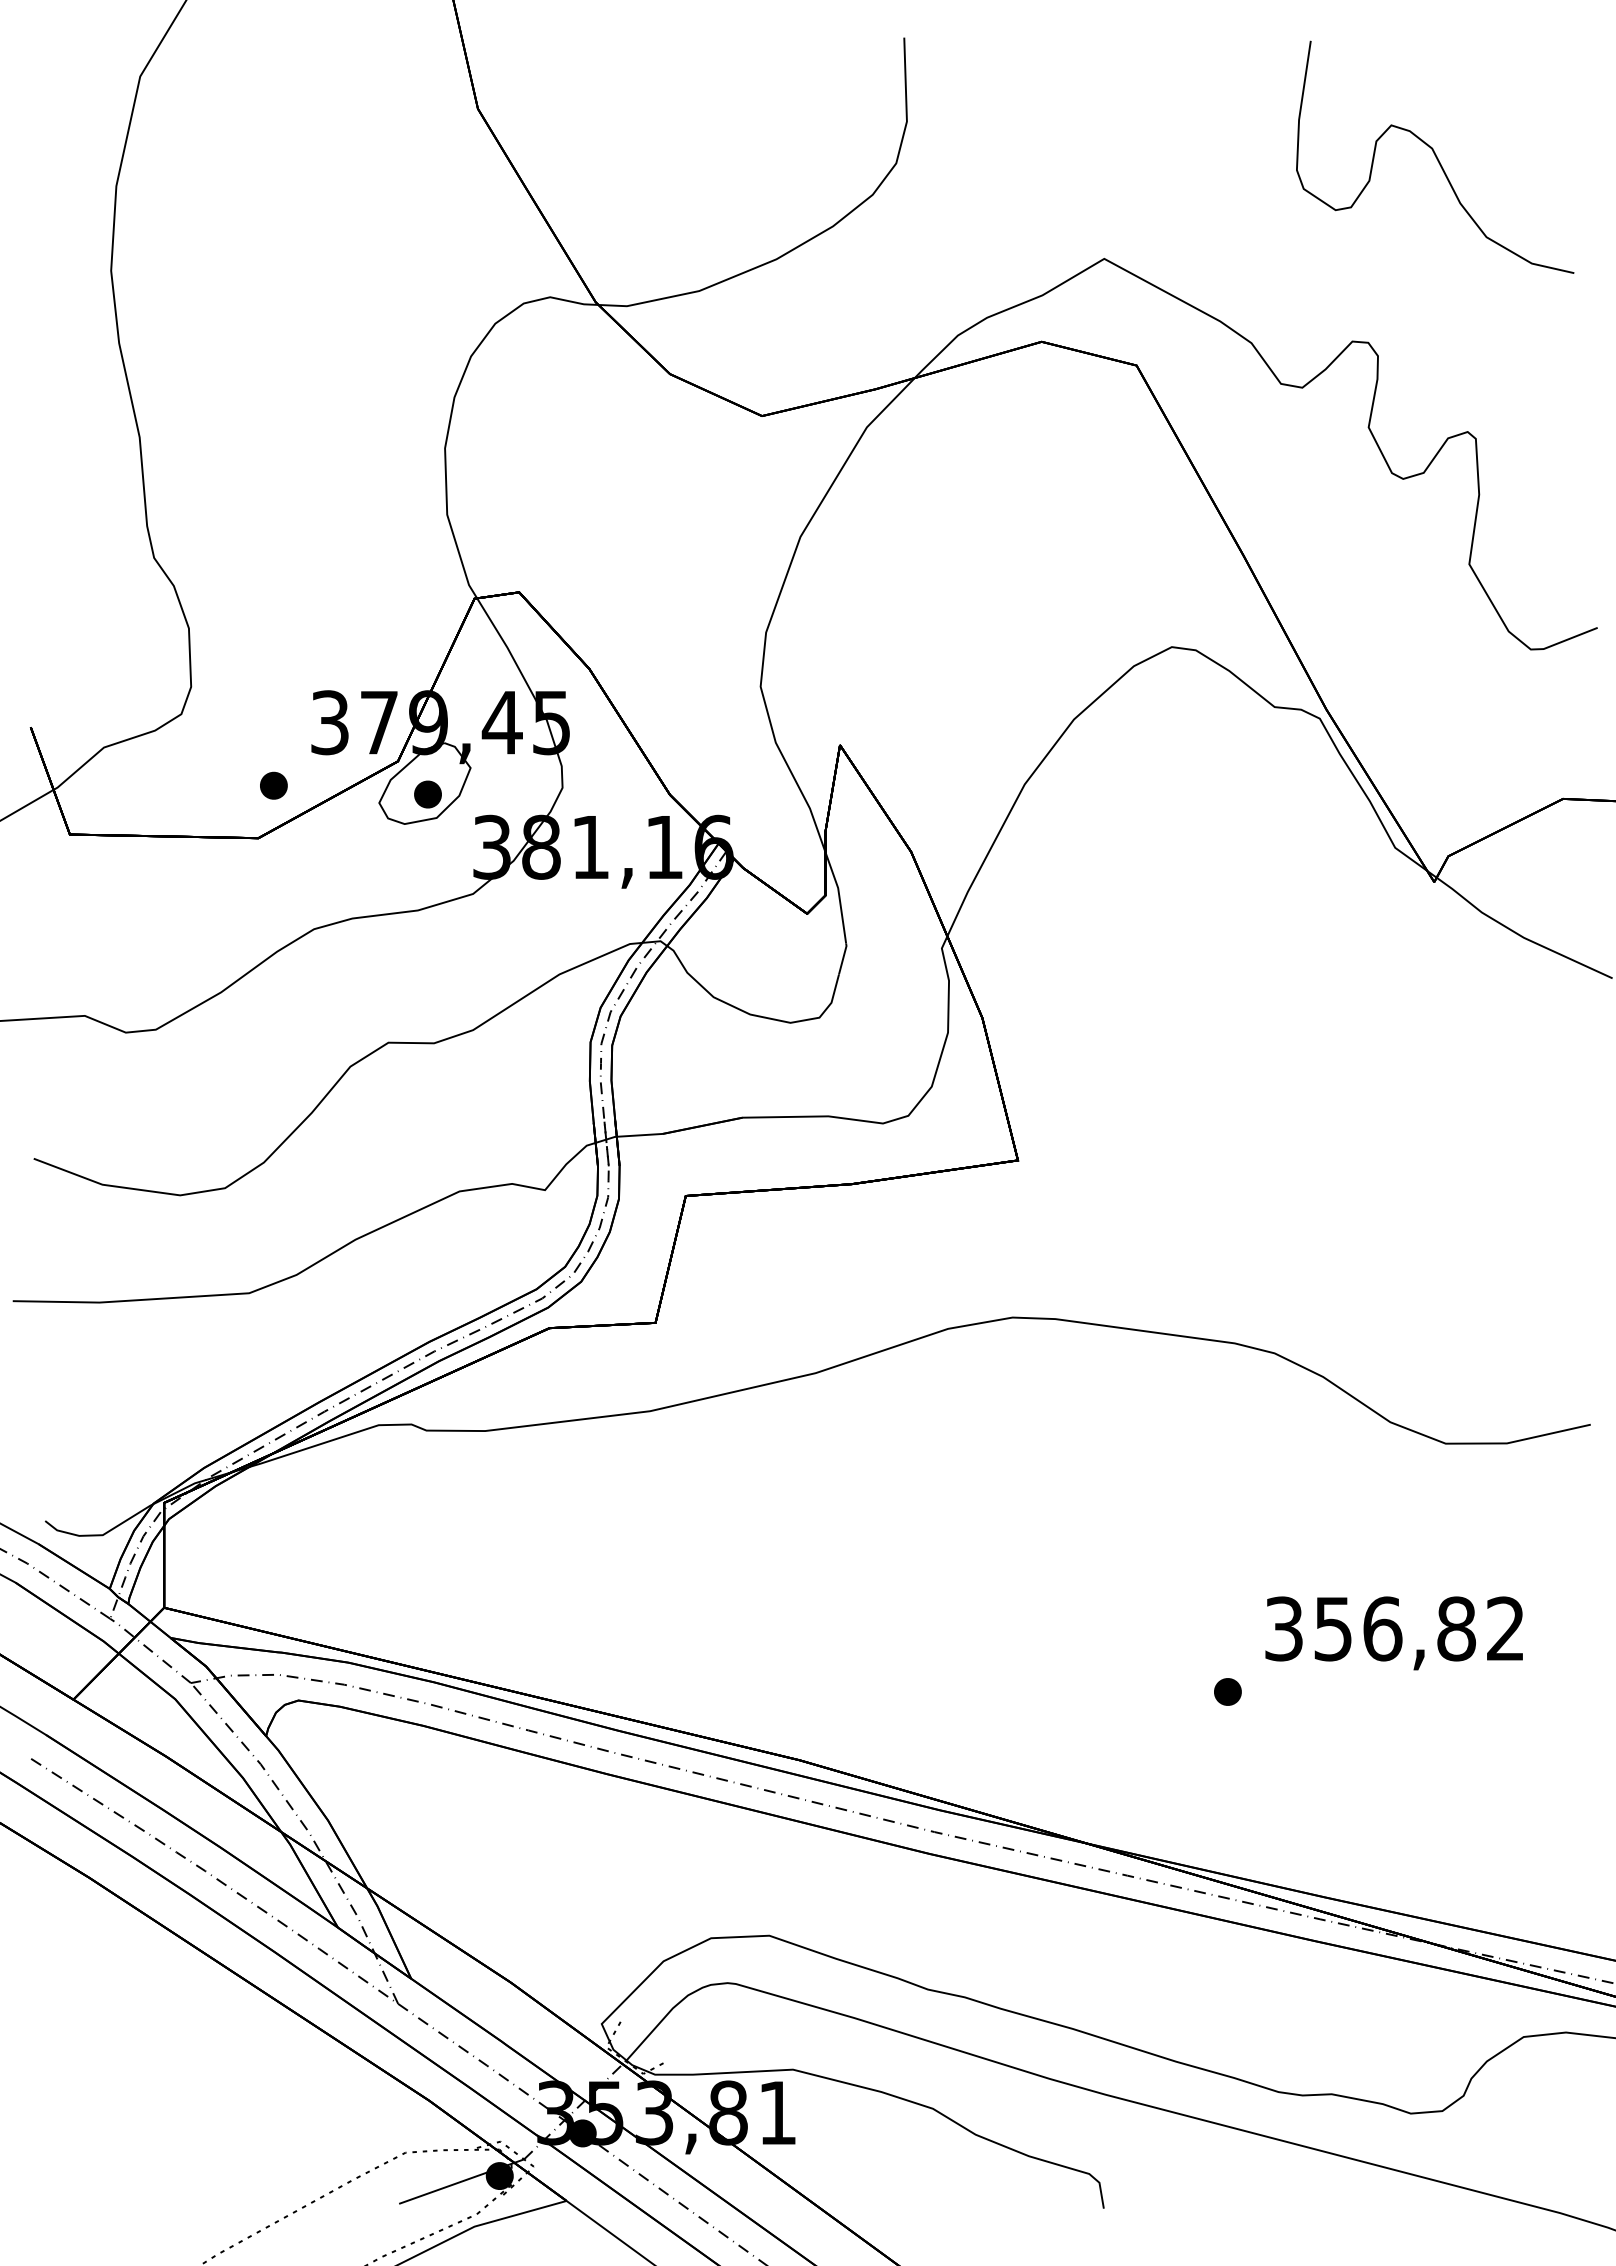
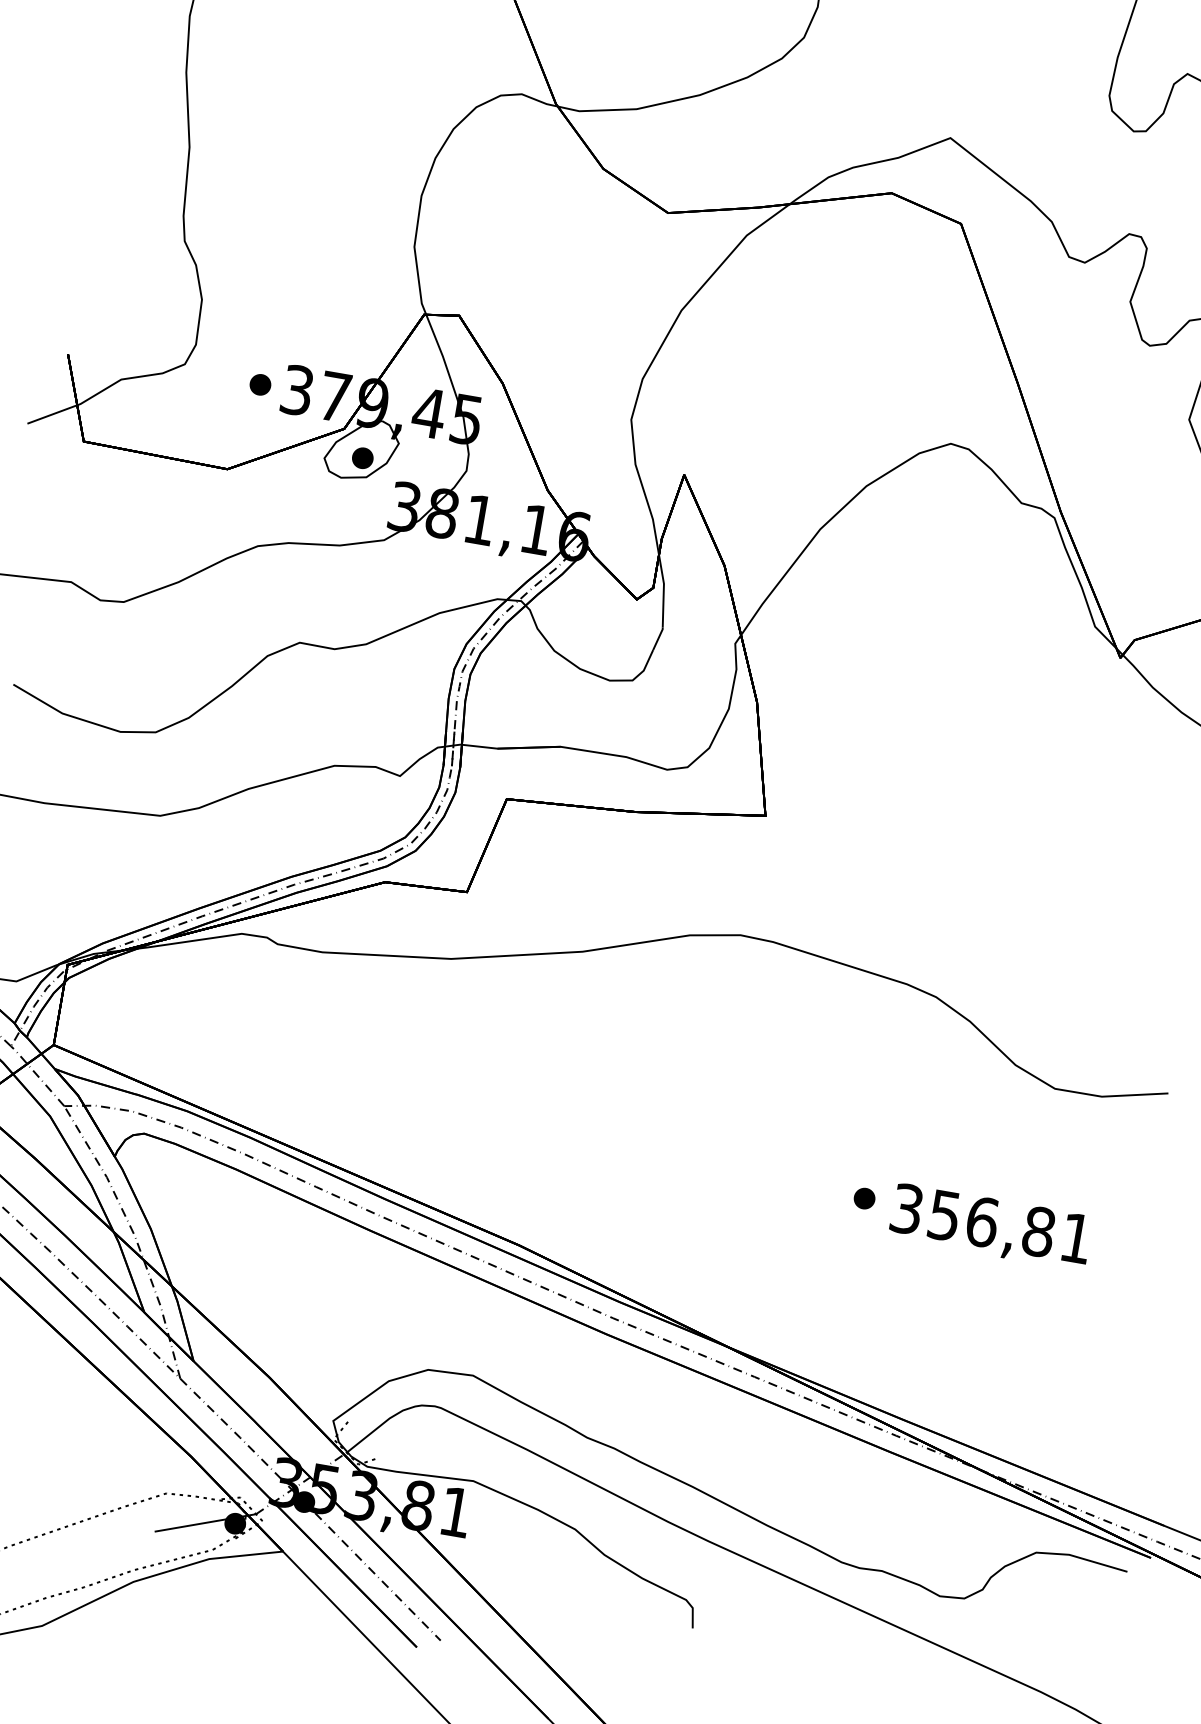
part: (273, 785) -> (260, 384), moved
text: (1505, 1628) -> (1076, 1237), 356,82 -> 356,81
part: (1227, 1691) -> (864, 1198), moved

